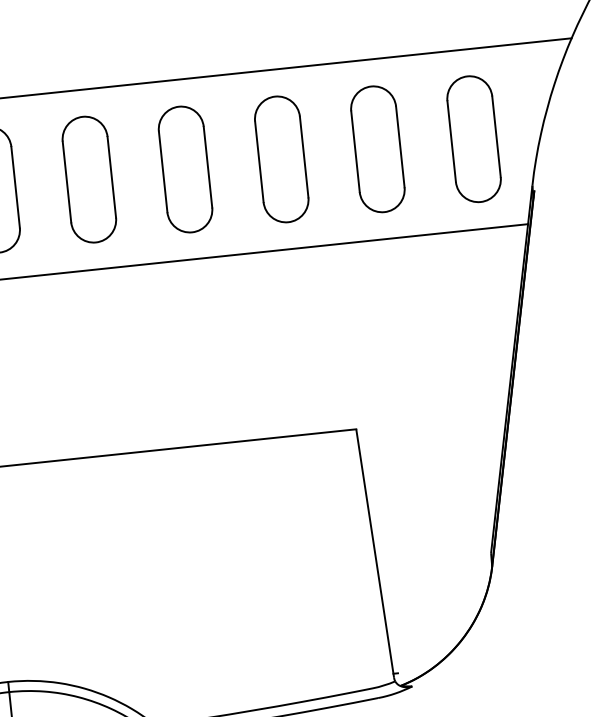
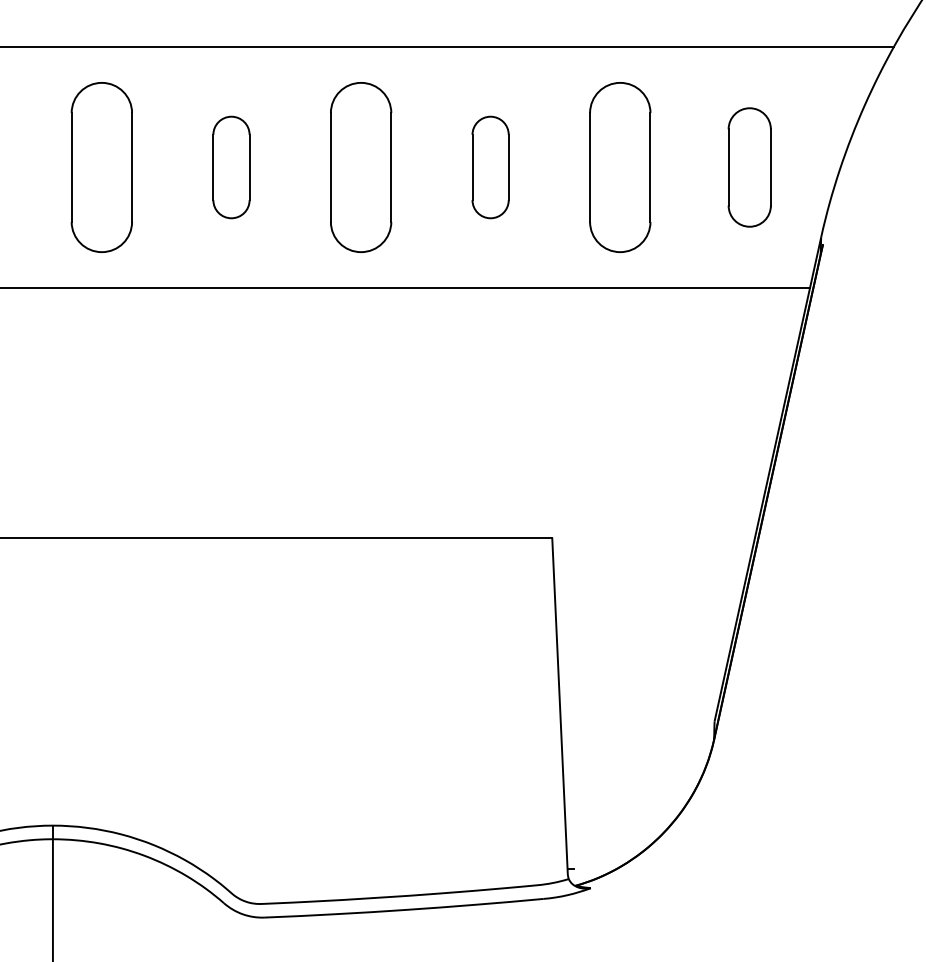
part: (473, 139) -> (749, 167), size x0.7
part: (281, 159) -> (490, 167), size x0.6
part: (89, 179) -> (231, 167), size x0.6

